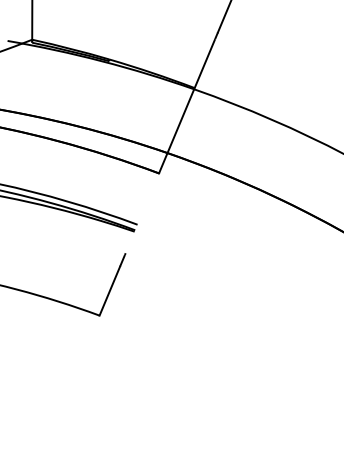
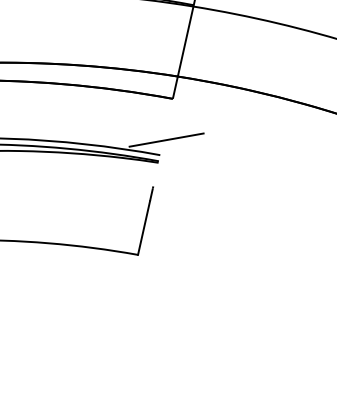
line: (145, 211) -> (165, 140), added

